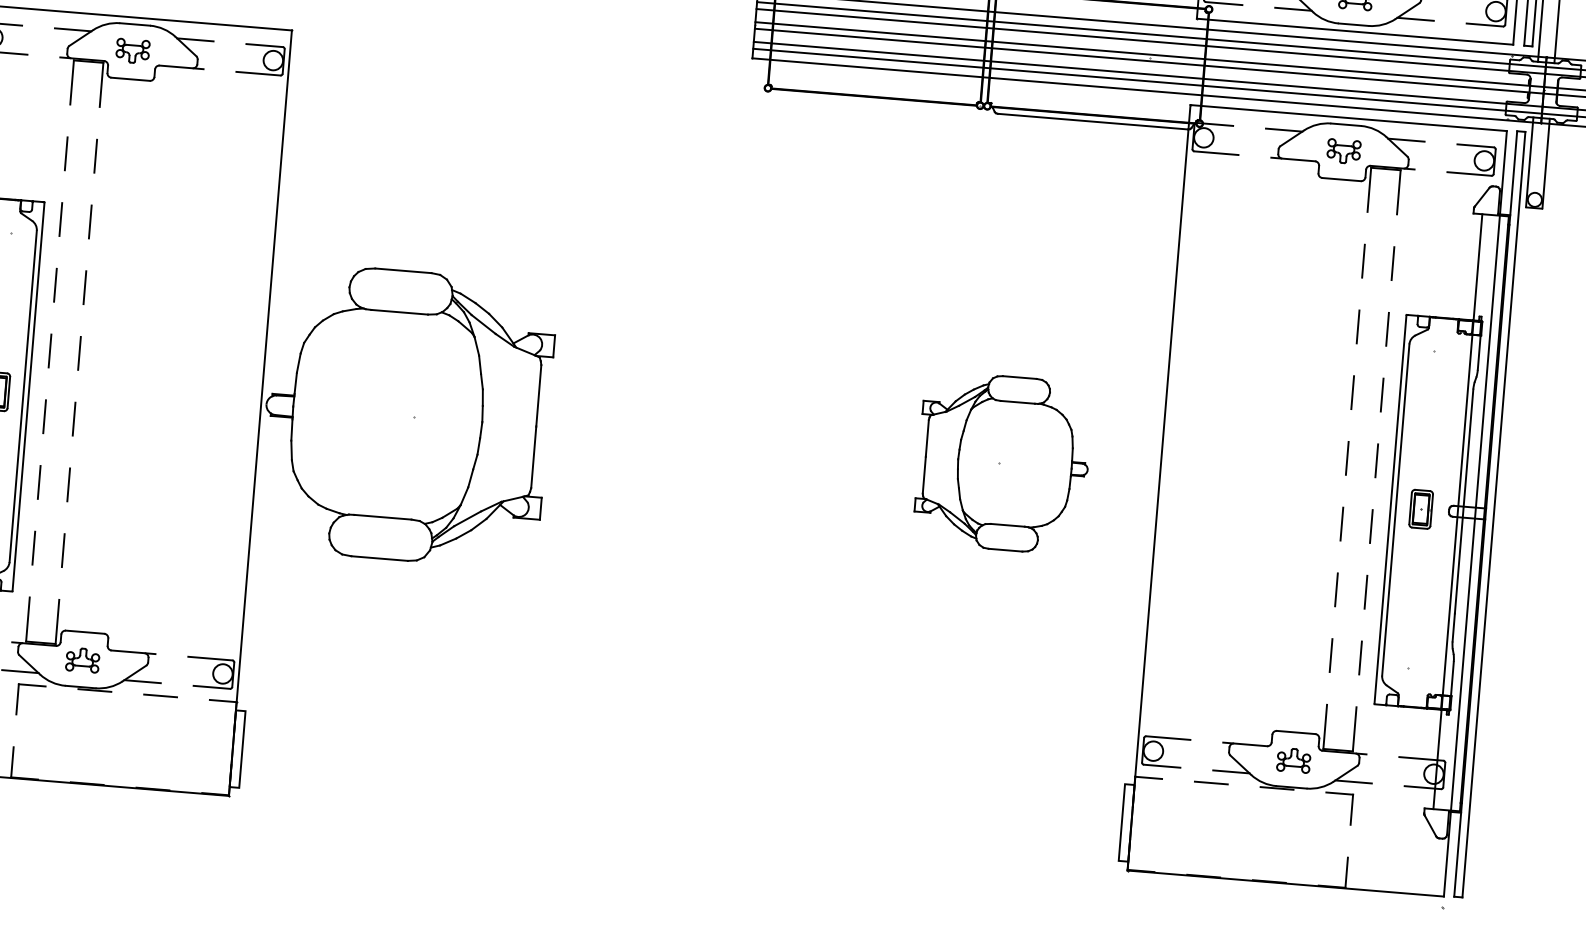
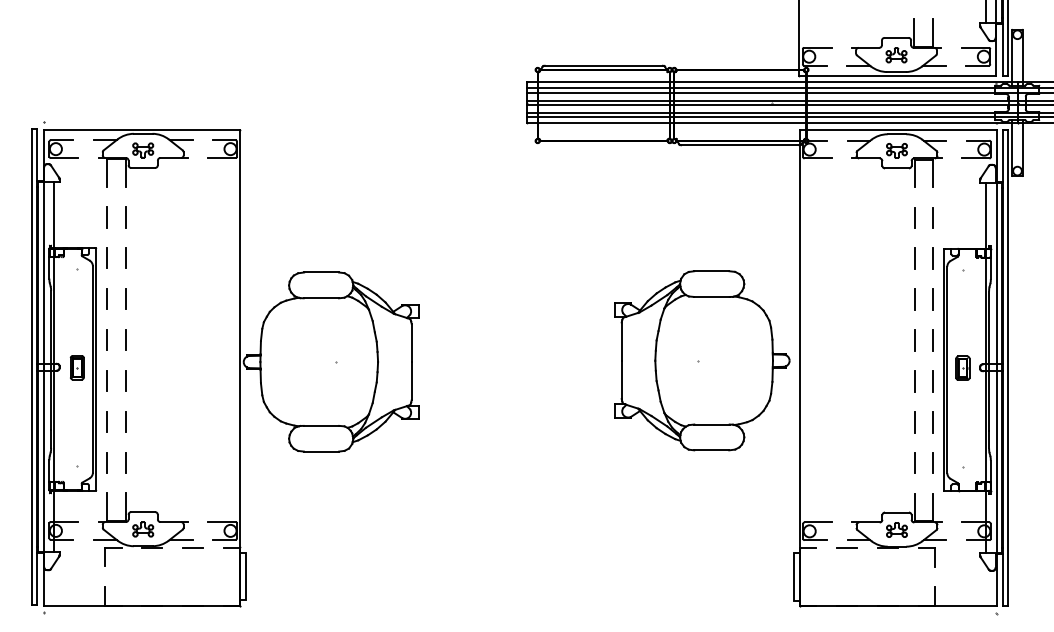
part: (1003, 462) -> (702, 360), size x1.67

